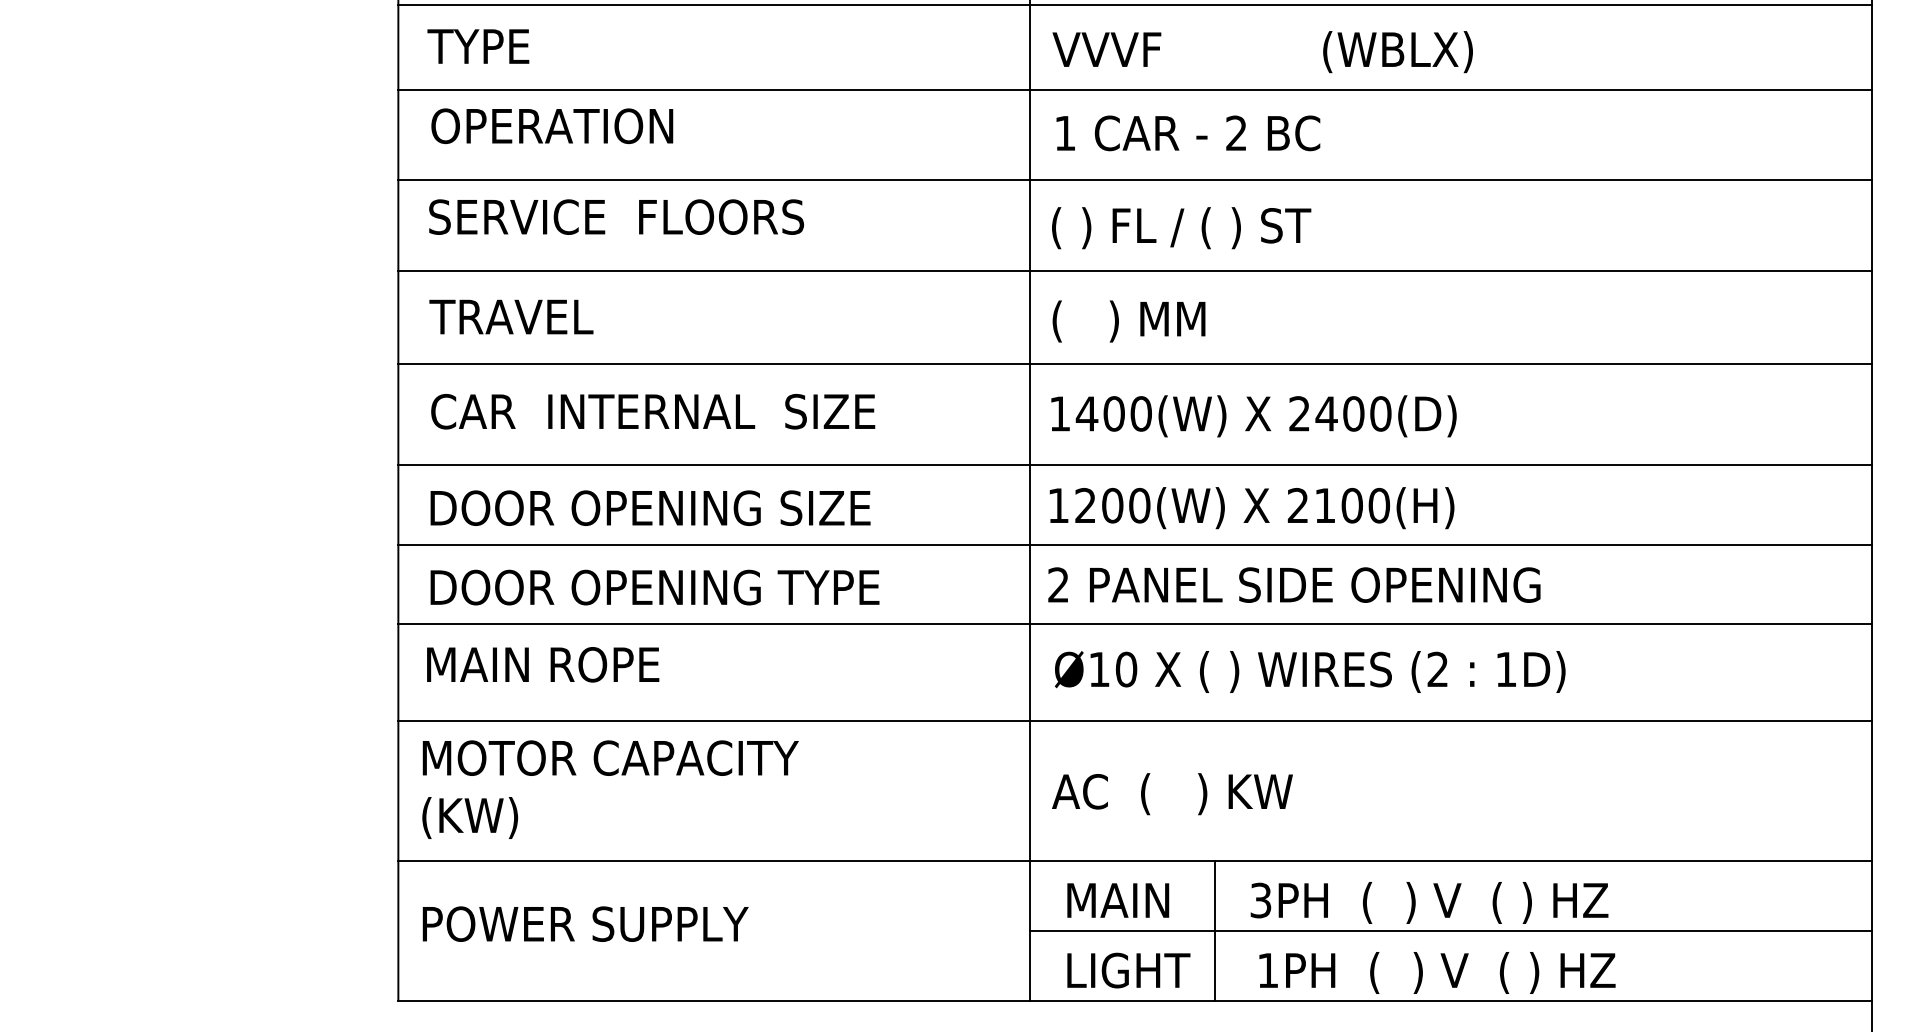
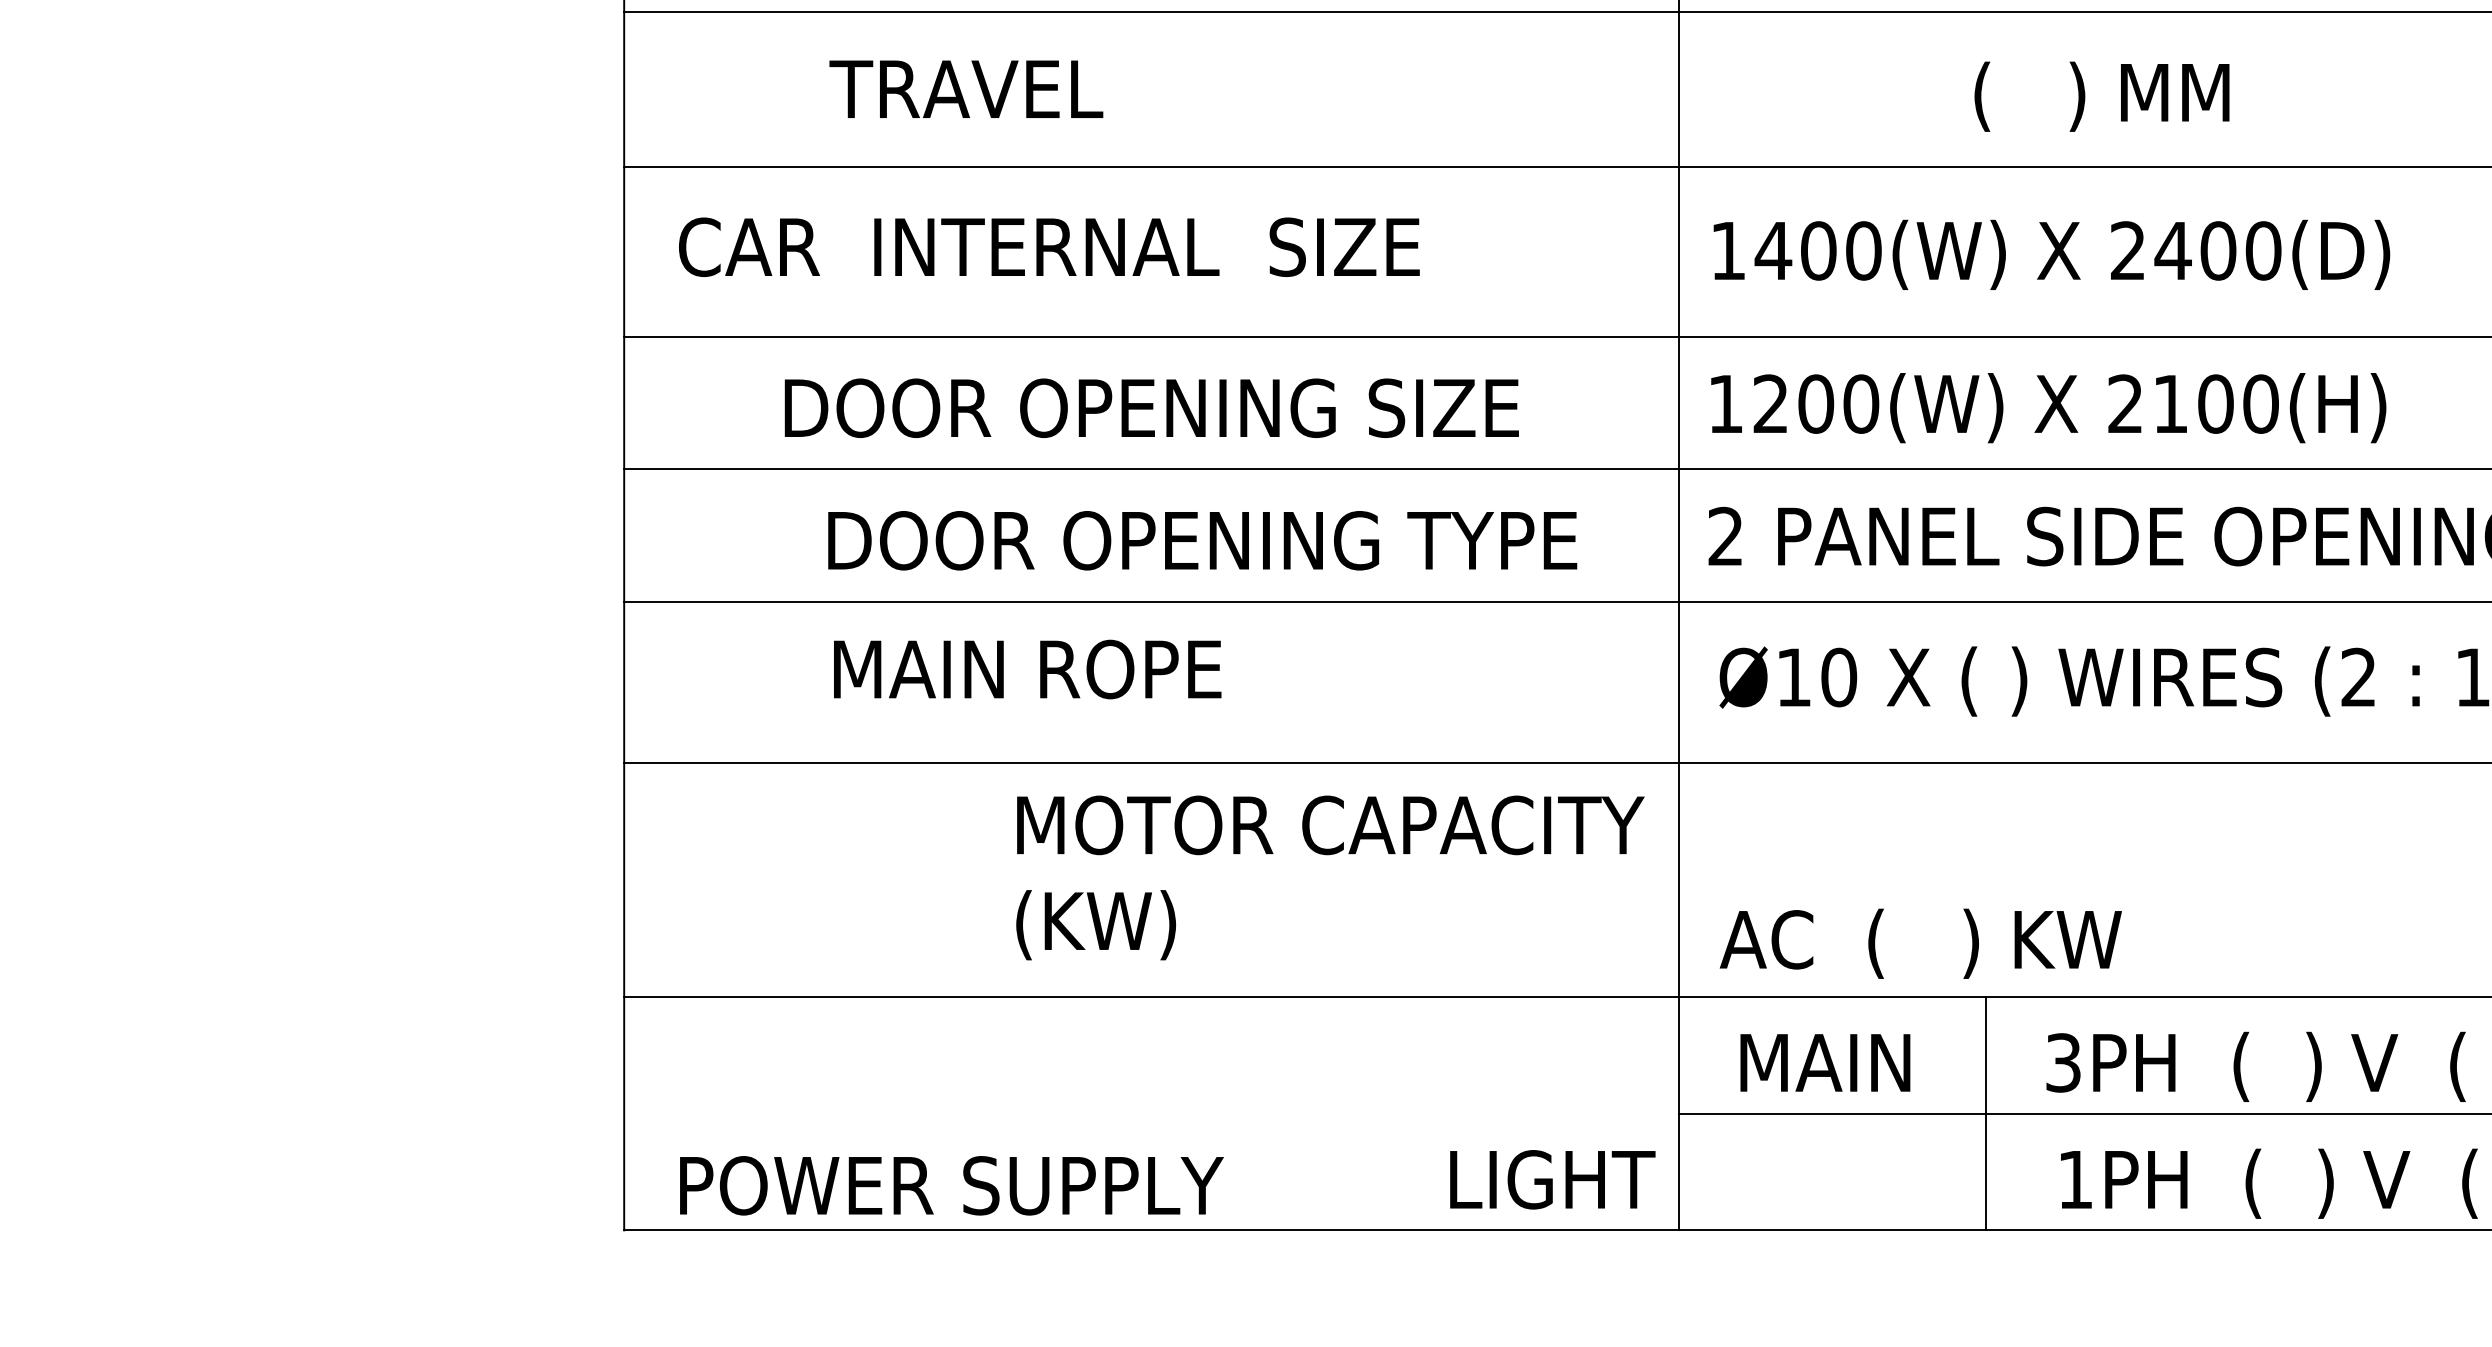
text: (511, 316) -> (966, 88), moved
text: (1128, 321) -> (2101, 96), moved
text: (650, 507) -> (1151, 407), moved
text: (654, 587) -> (1201, 540), moved
text: (543, 664) -> (1028, 669), moved
text: (610, 789) -> (1330, 877), moved
text: (1172, 794) -> (1920, 944), moved
text: (585, 923) -> (951, 1184), moved
text: (1128, 970) -> (1552, 1179), moved

